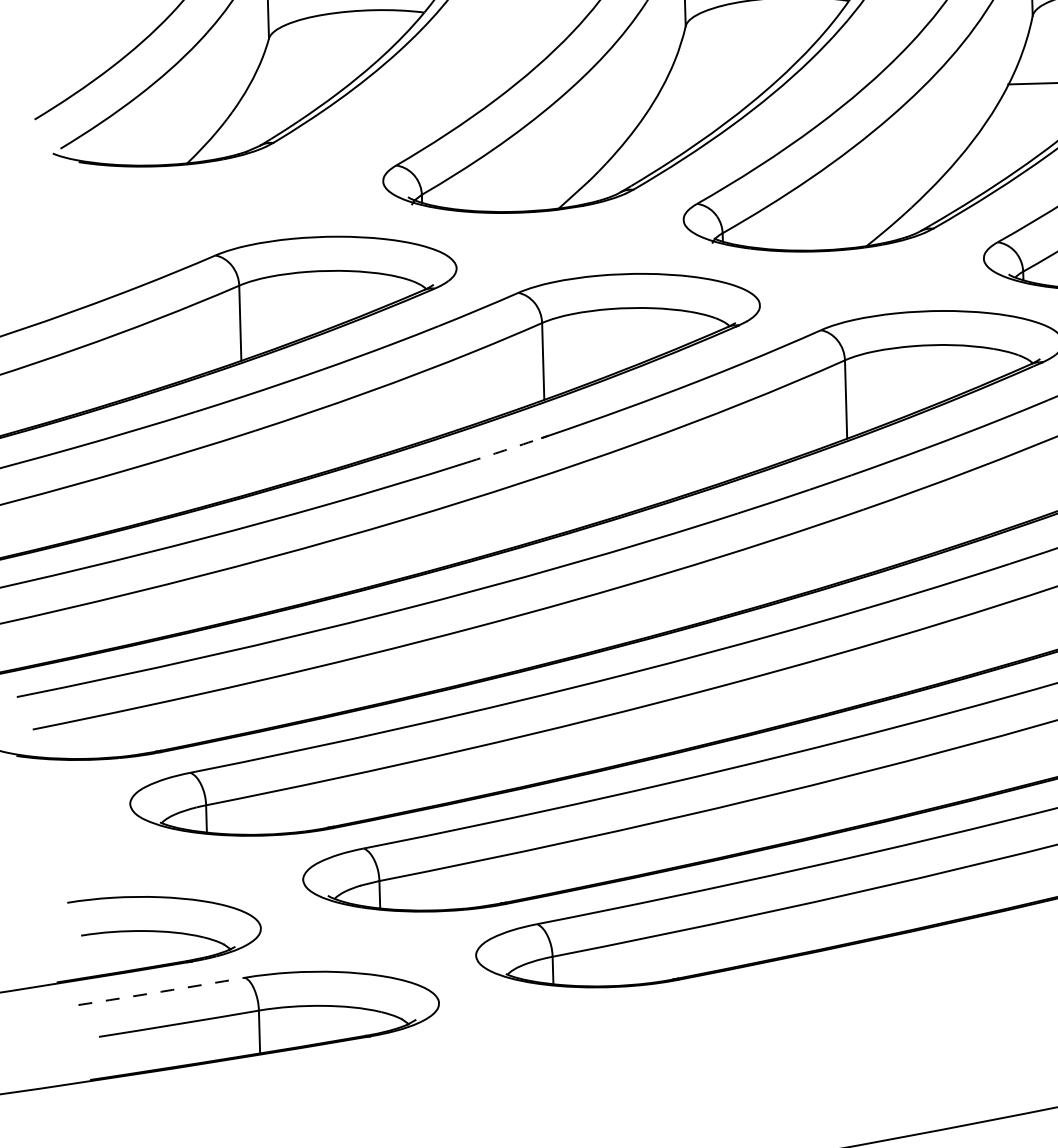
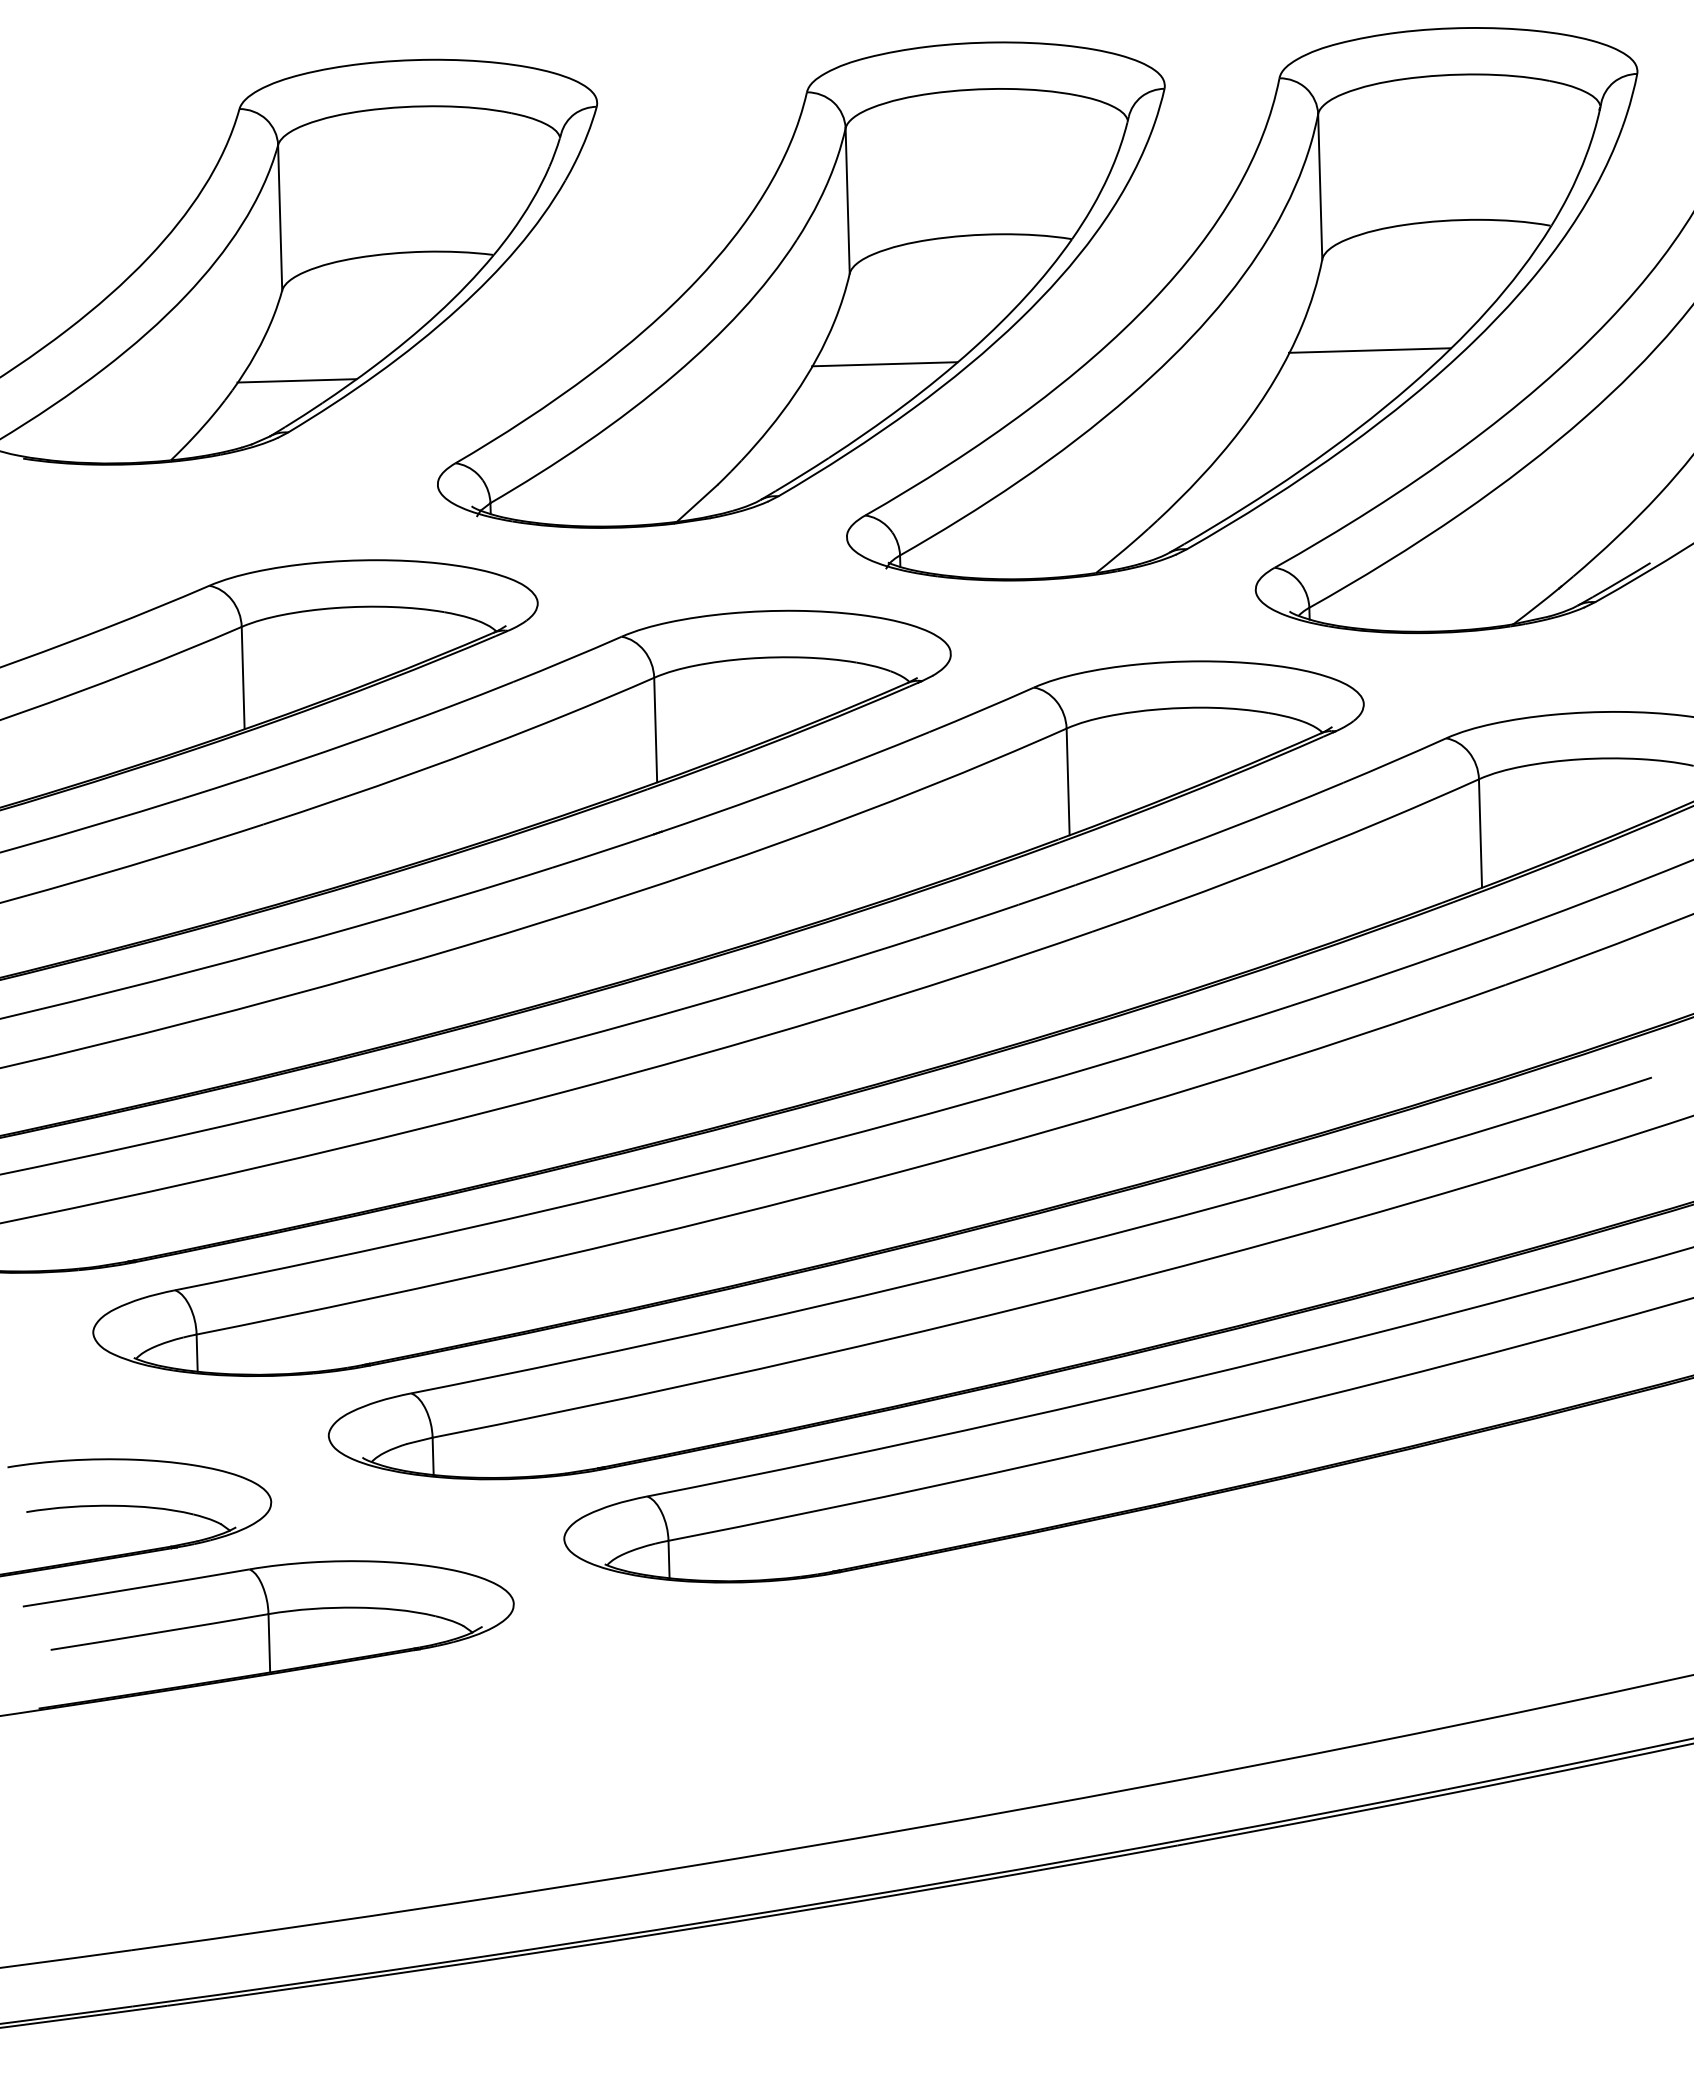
line: (711, 93) -> (884, 364), added
line: (279, 104) -> (296, 380), added
arc: (504, 450) -> (603, 851), dashed -> solid
arc: (161, 991) -> (136, 1588), dashed -> solid

